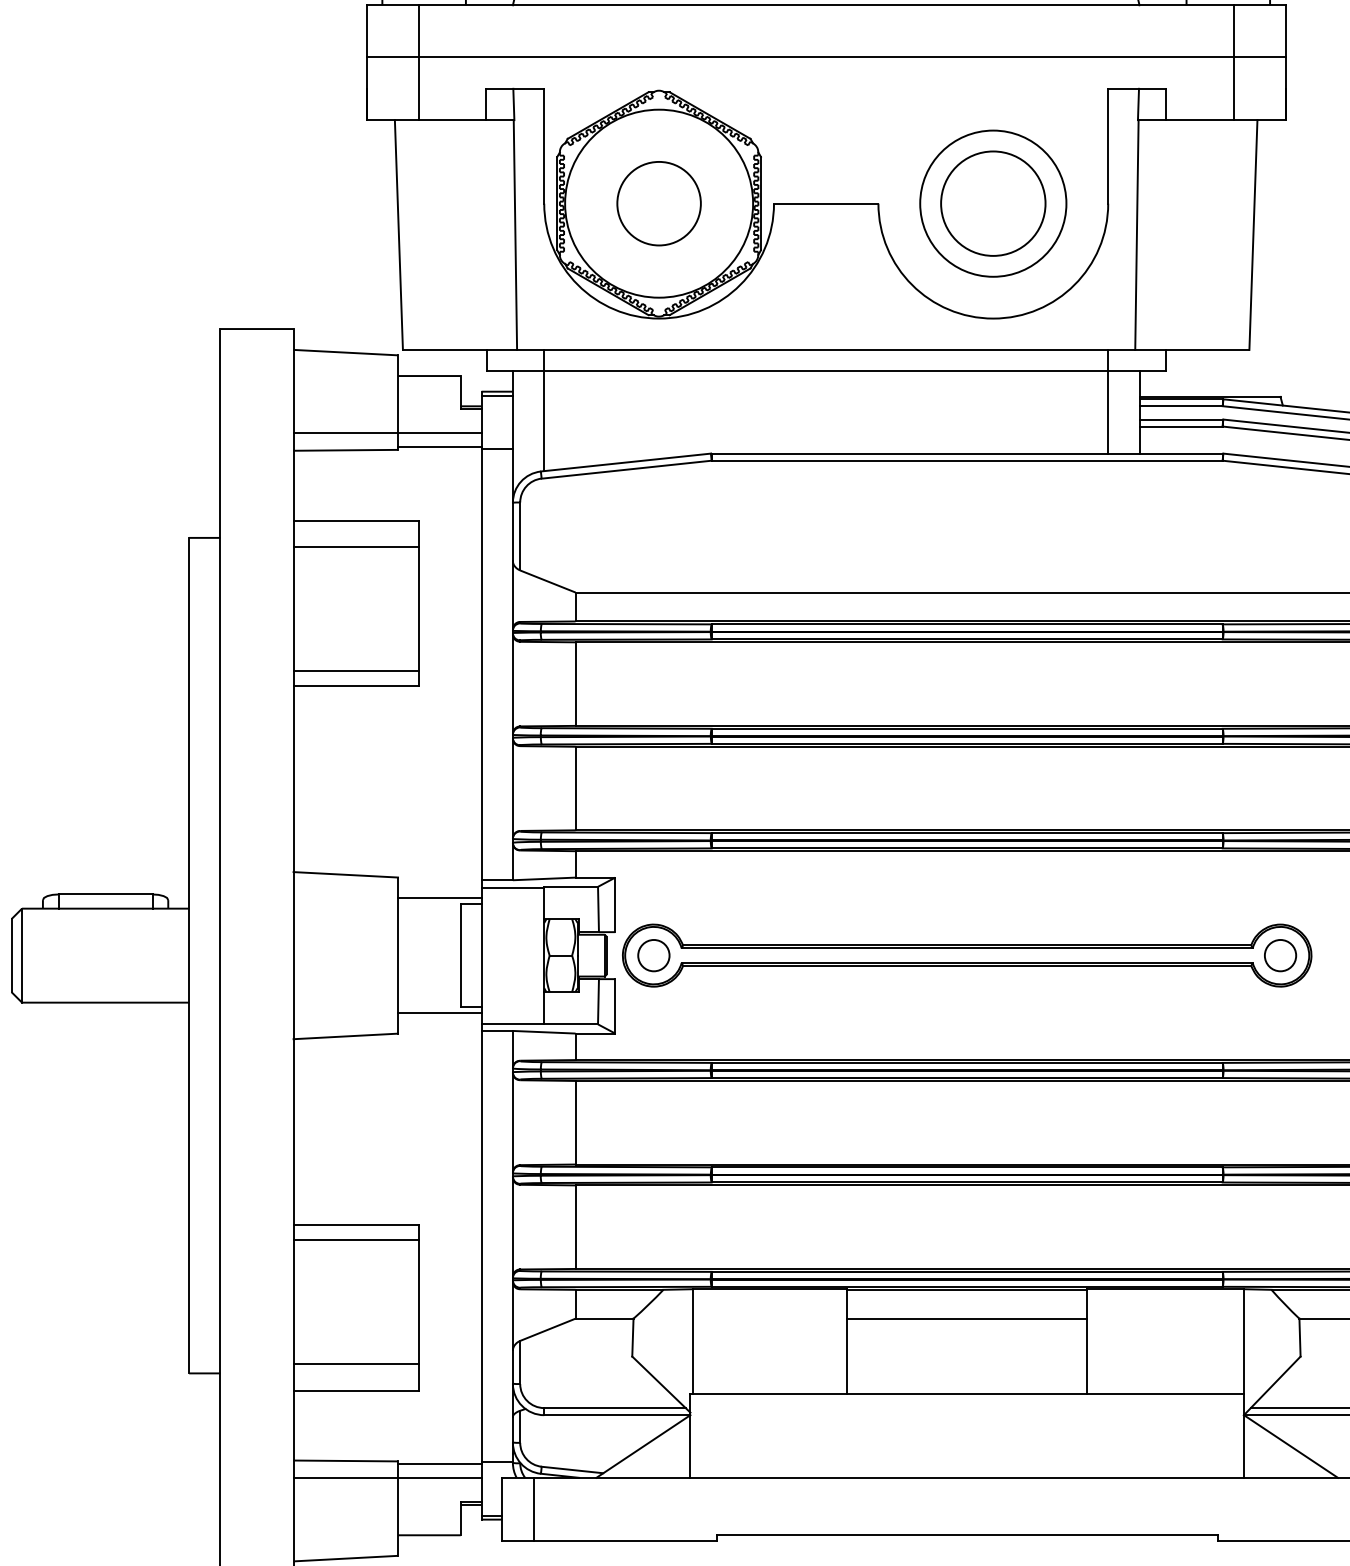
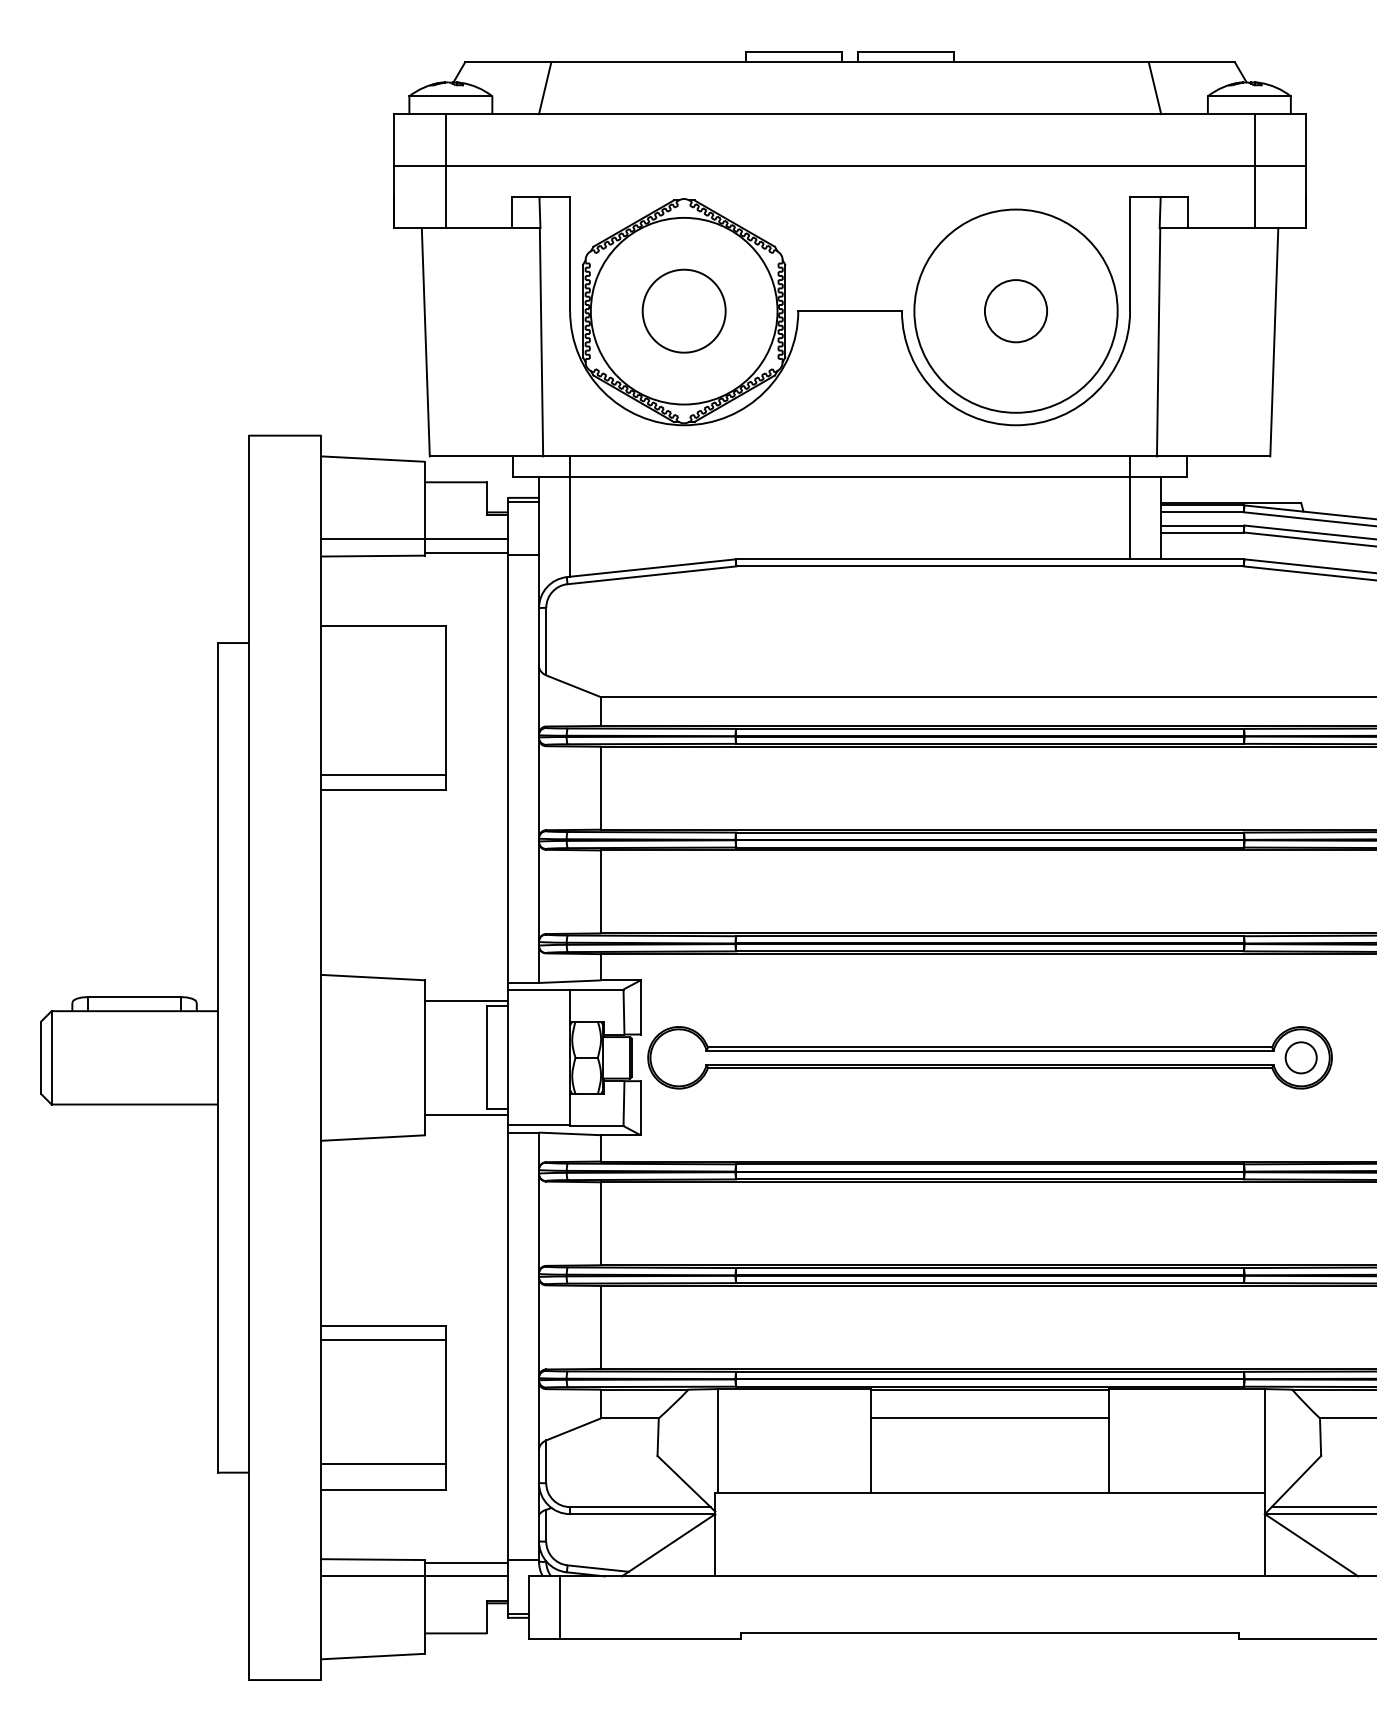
circle: (992, 202) -> (1015, 310), size x1.4
circle: (992, 203) -> (1015, 311), size x0.6
line: (356, 547) -> (383, 652), removed
circle: (653, 955) -> (678, 1057), removed

